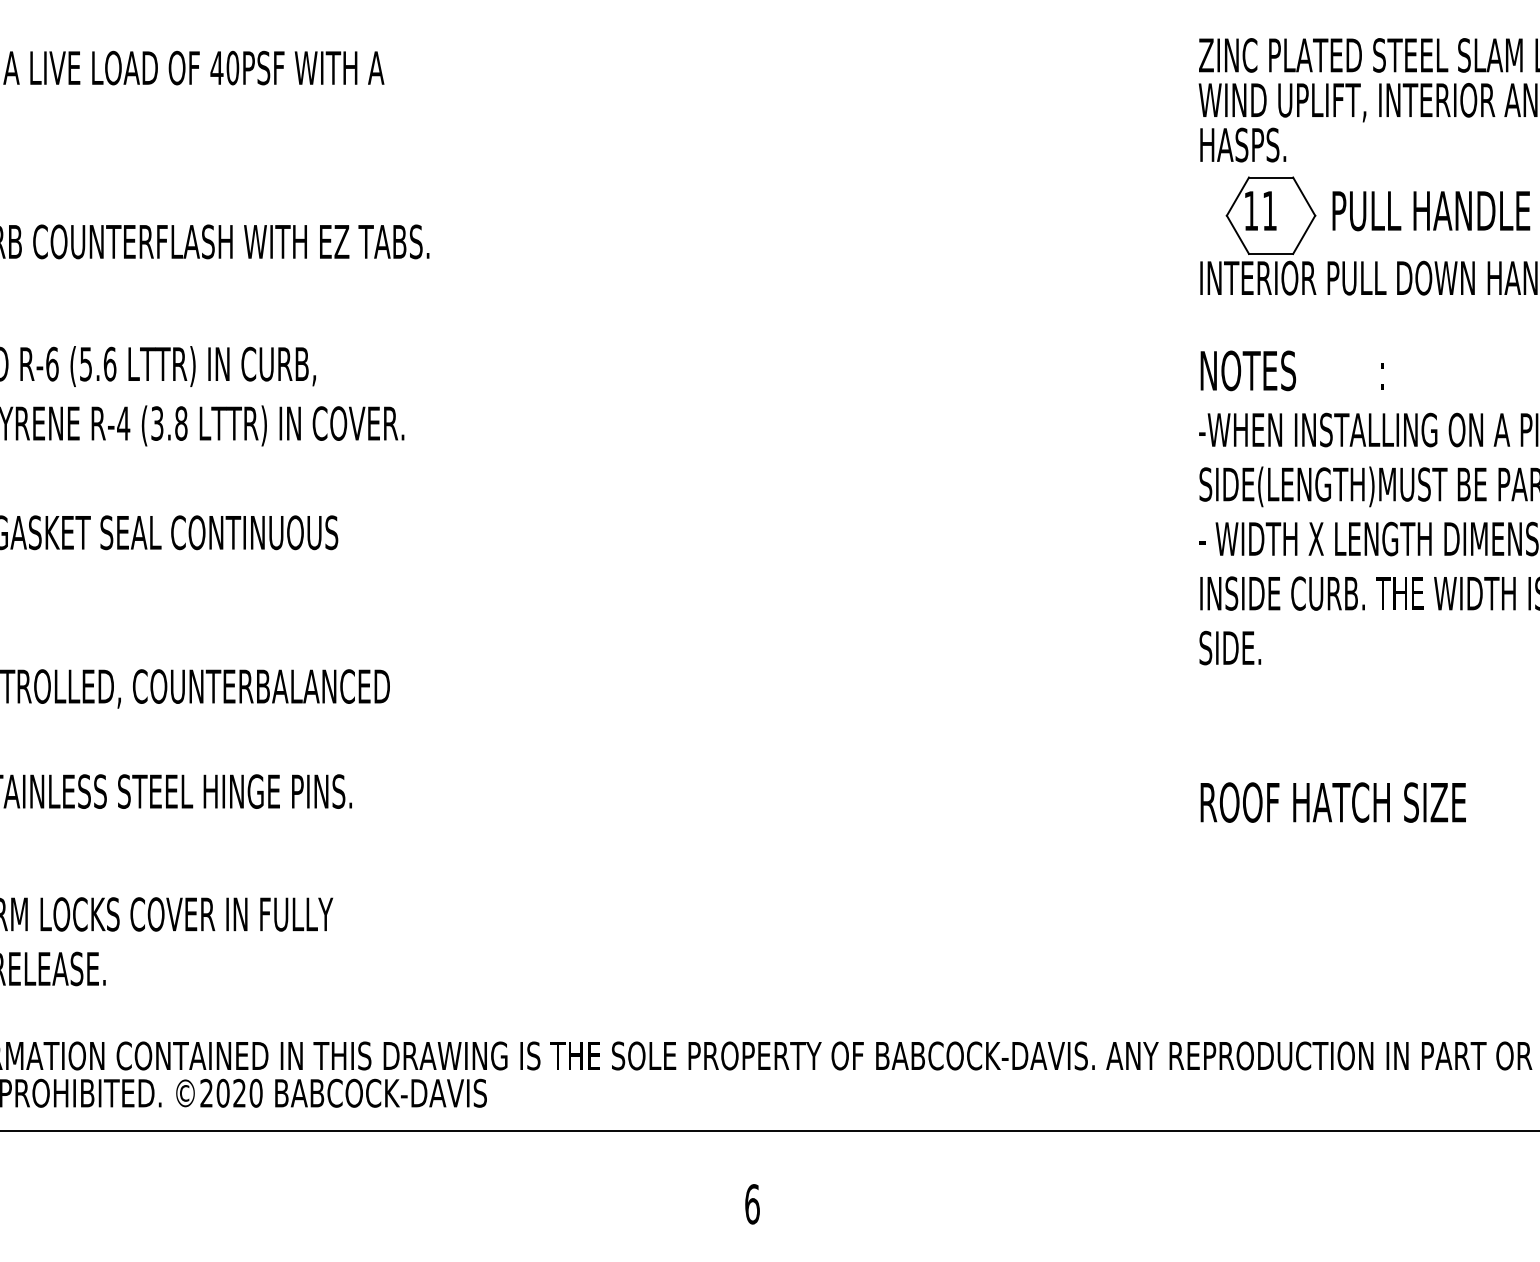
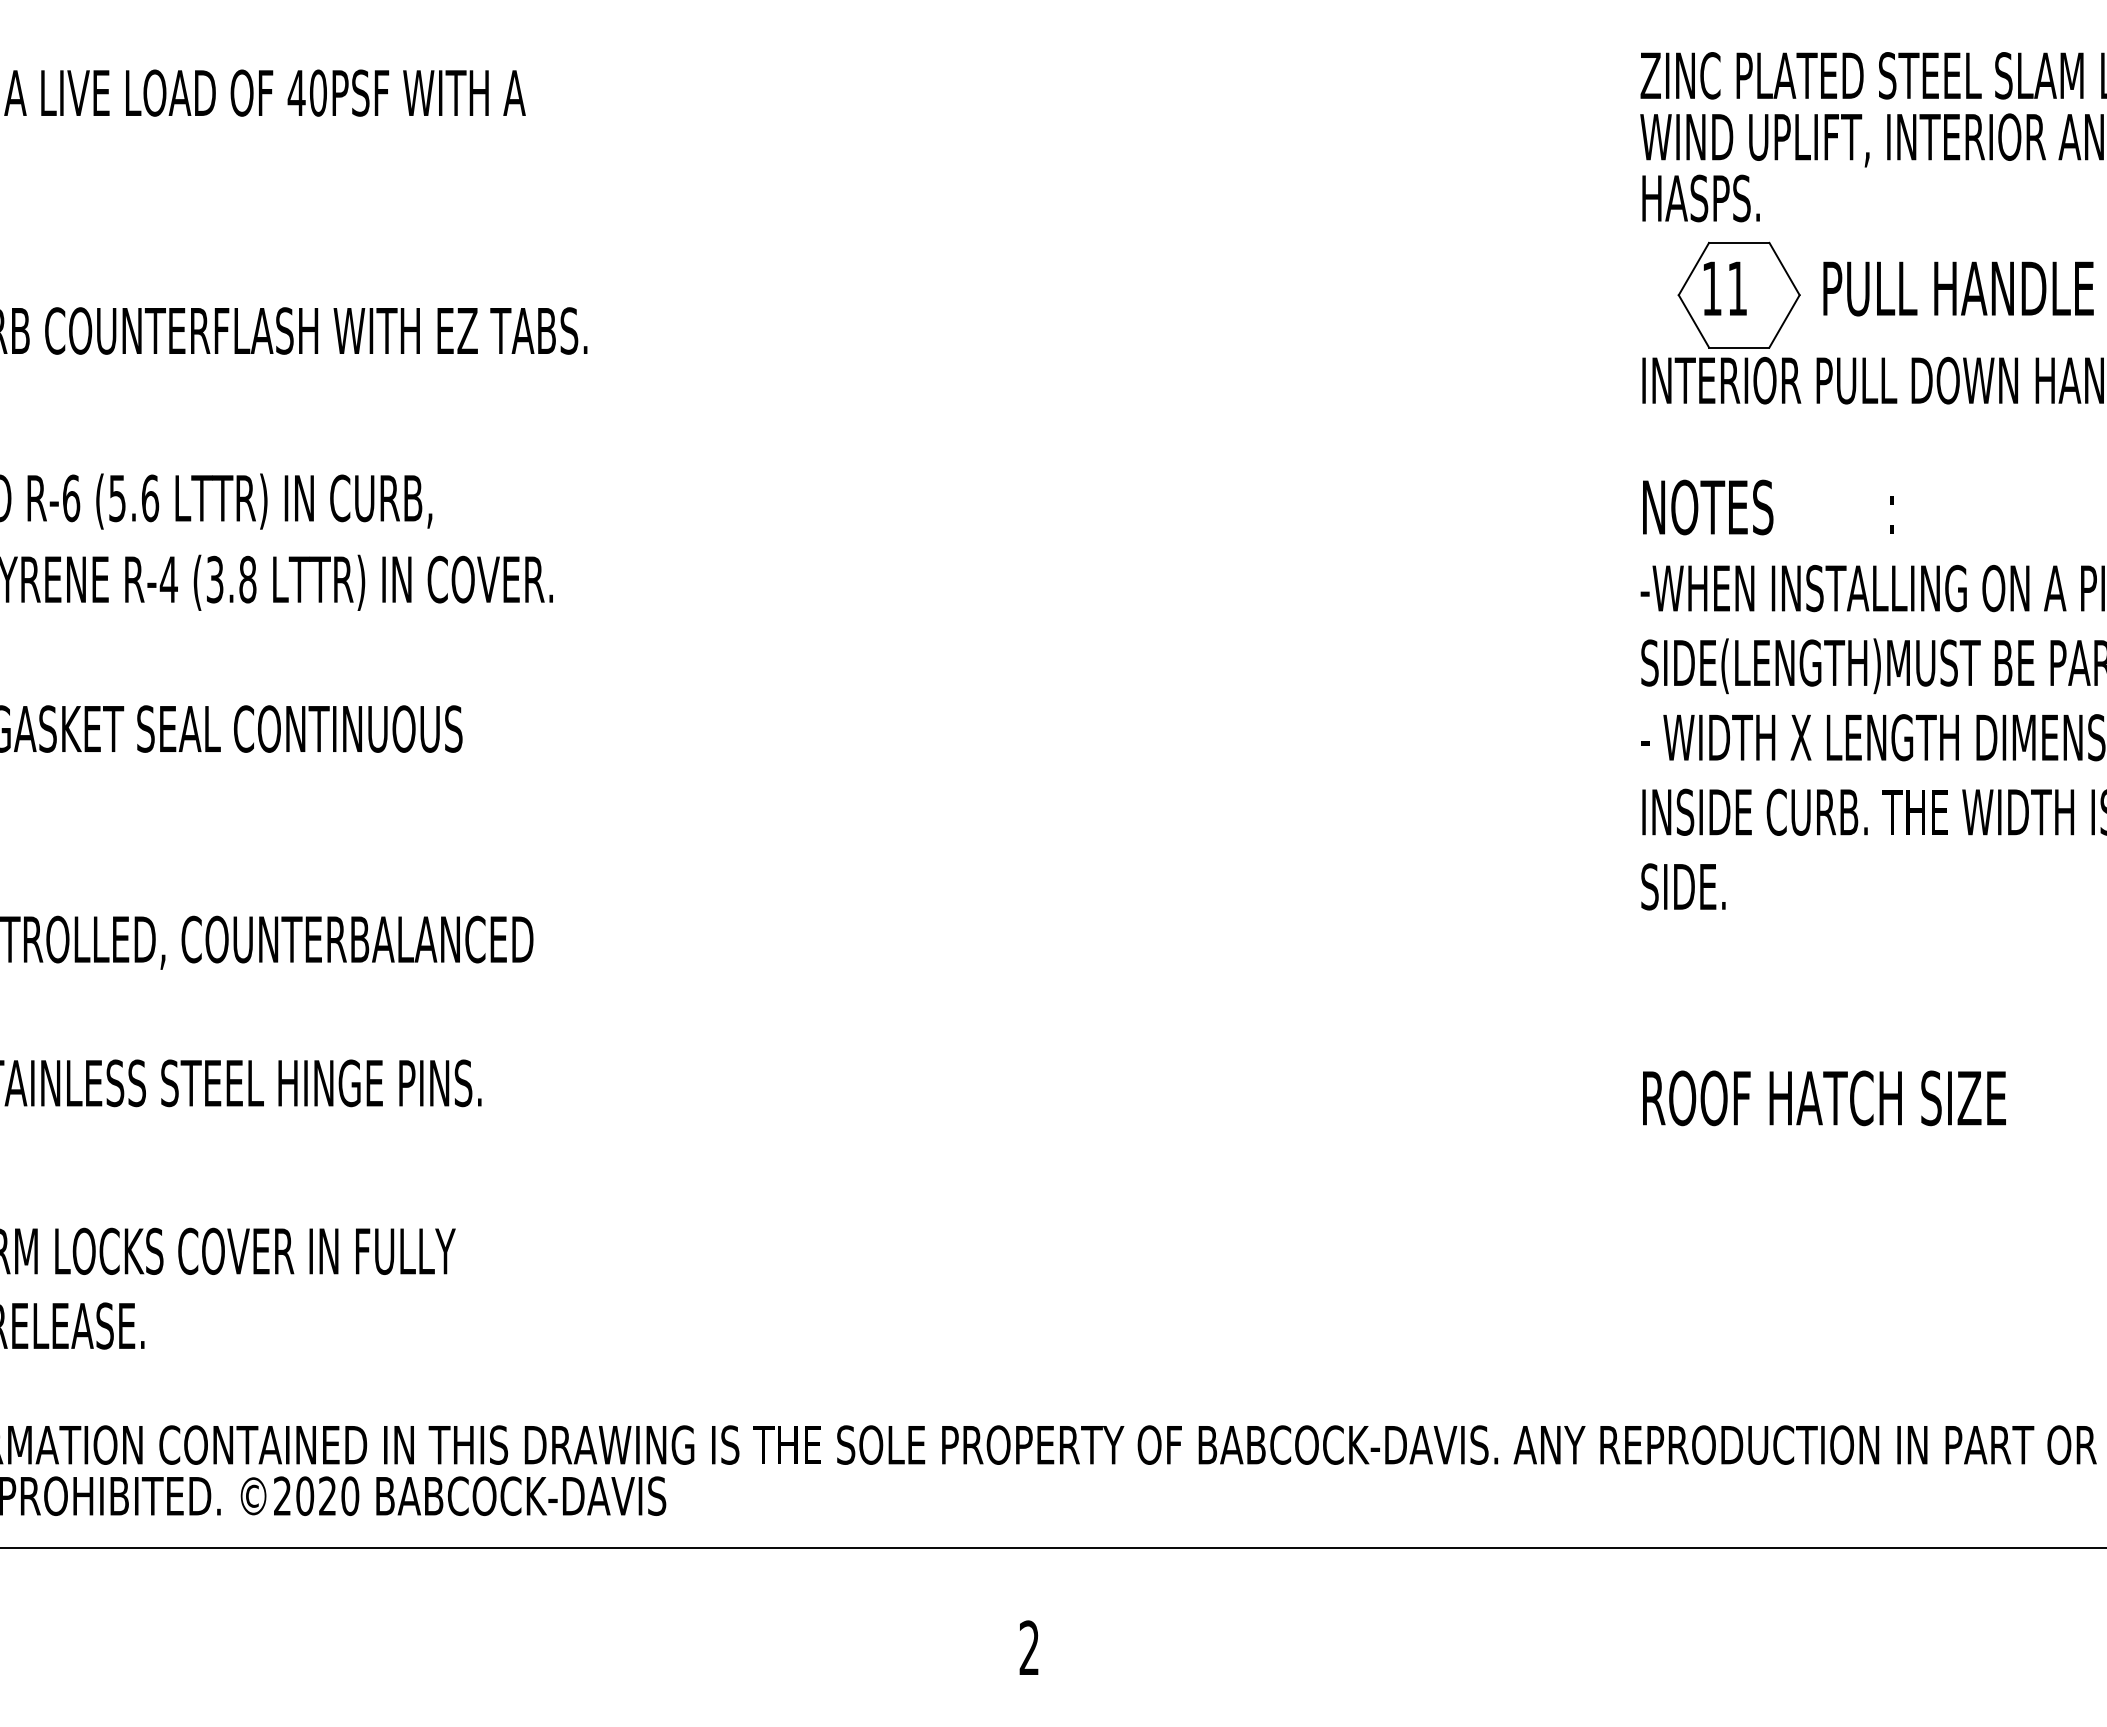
text: (752, 1203) -> (1029, 1647), 6 -> 2

